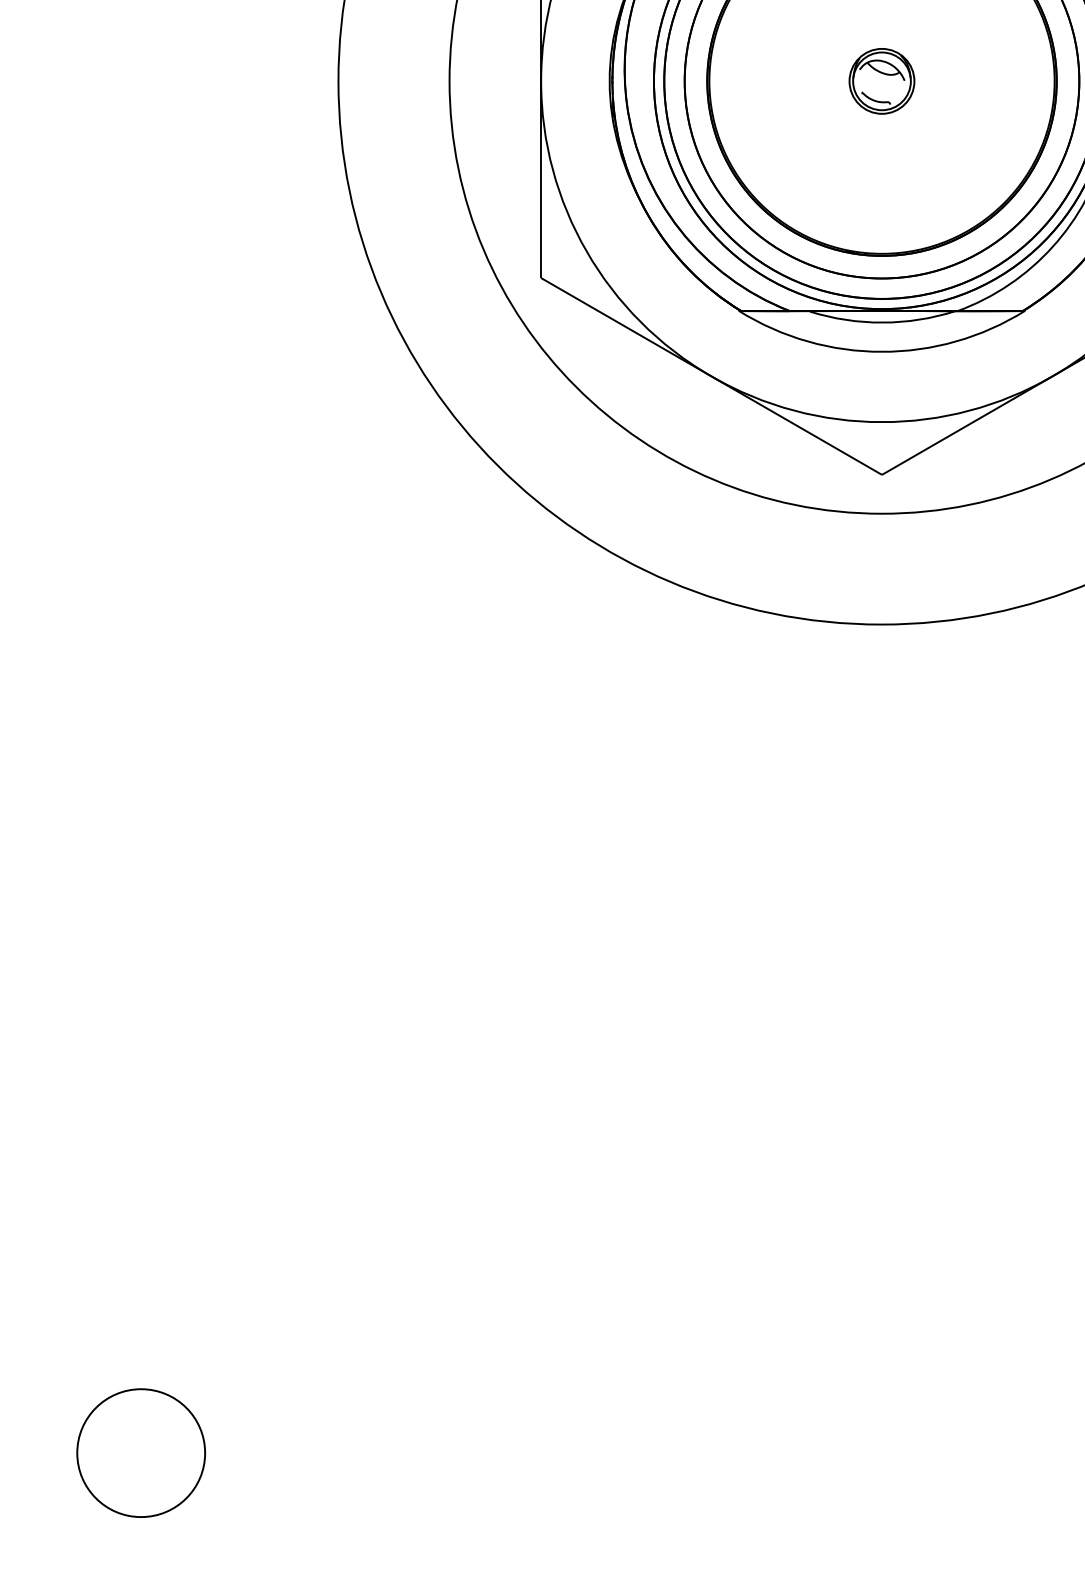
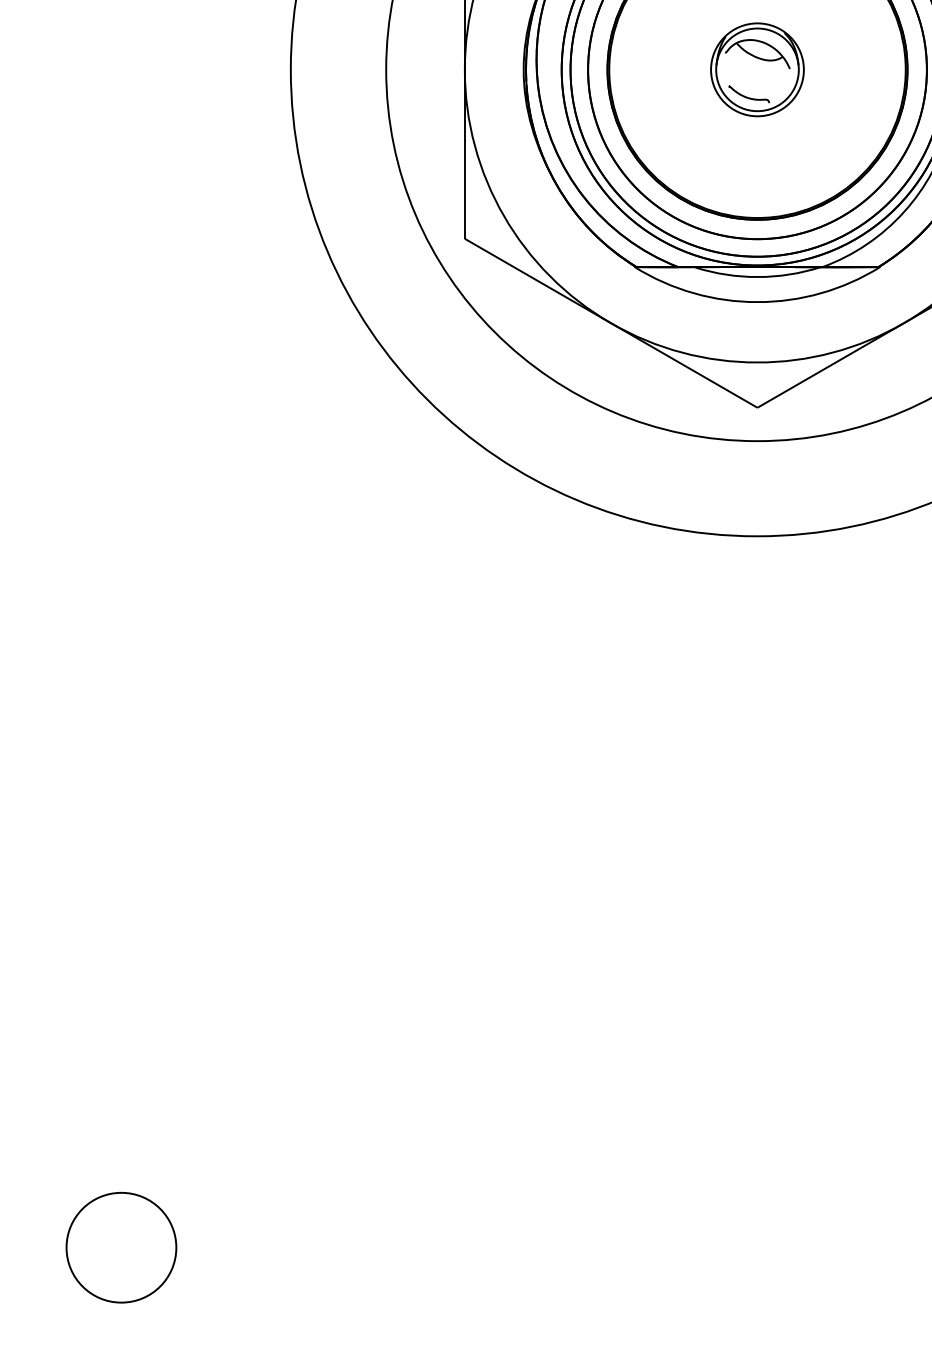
part: (881, 81) -> (757, 70), size x1.67

